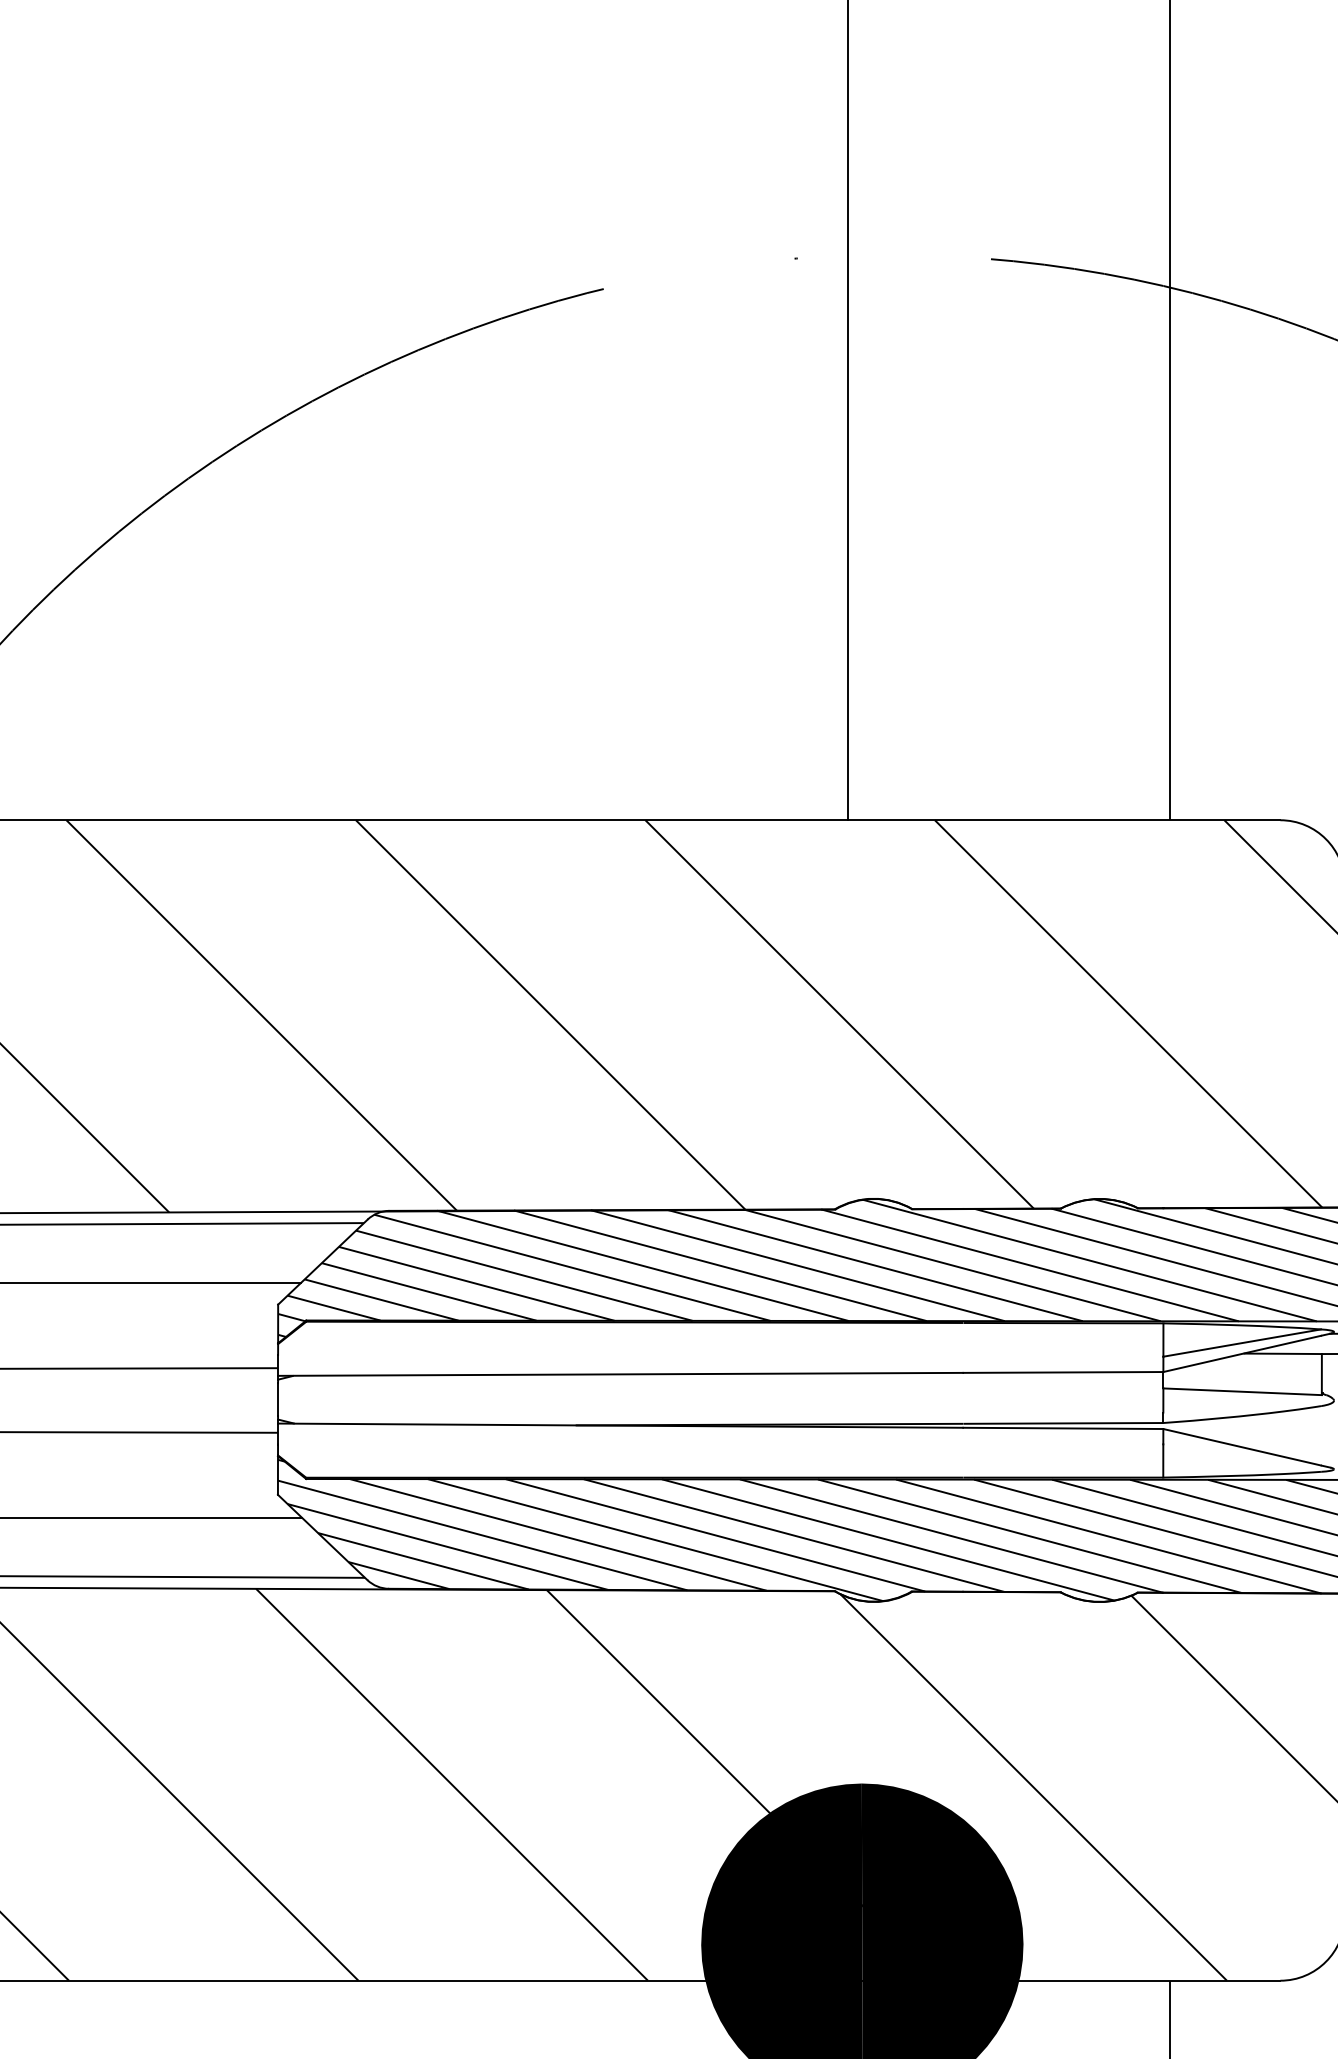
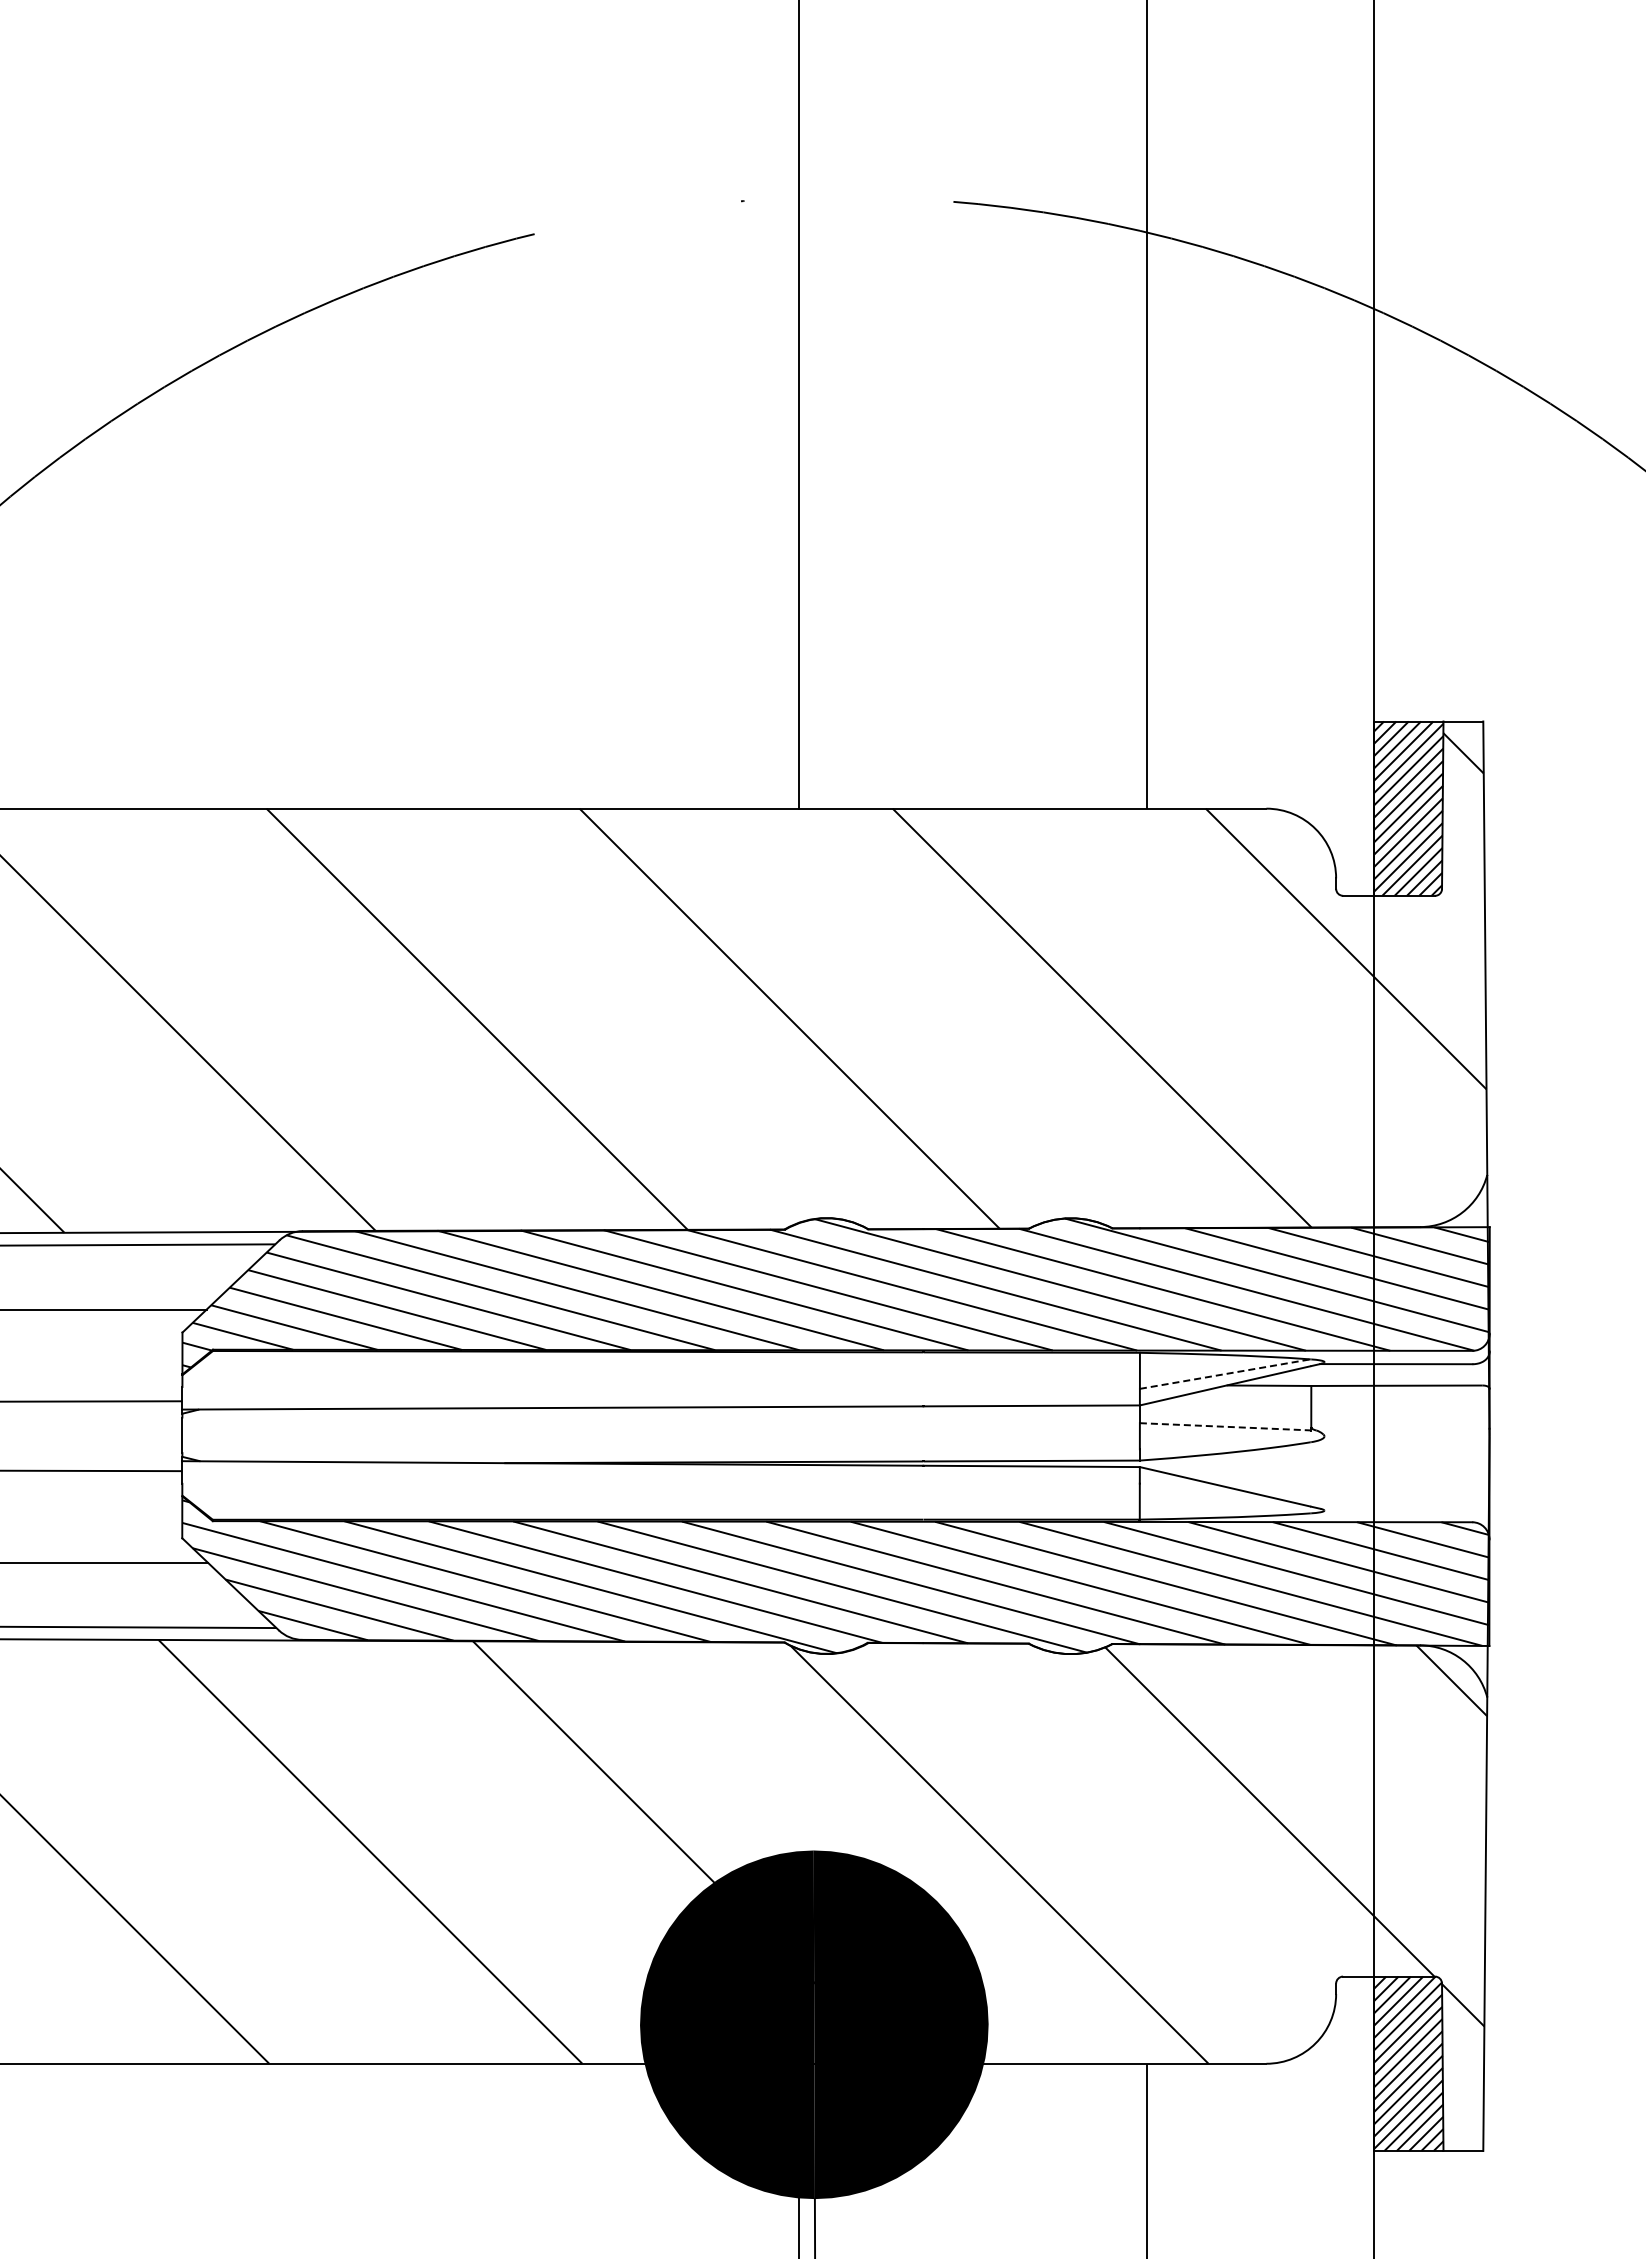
line: (1242, 1343) -> (1225, 1374), solid -> dashed
line: (1242, 1391) -> (1225, 1426), solid -> dashed

